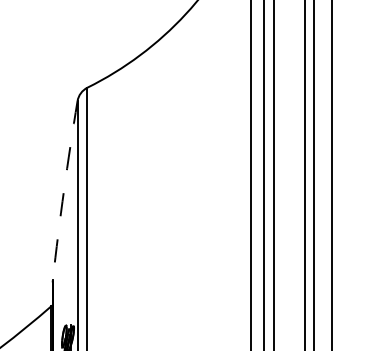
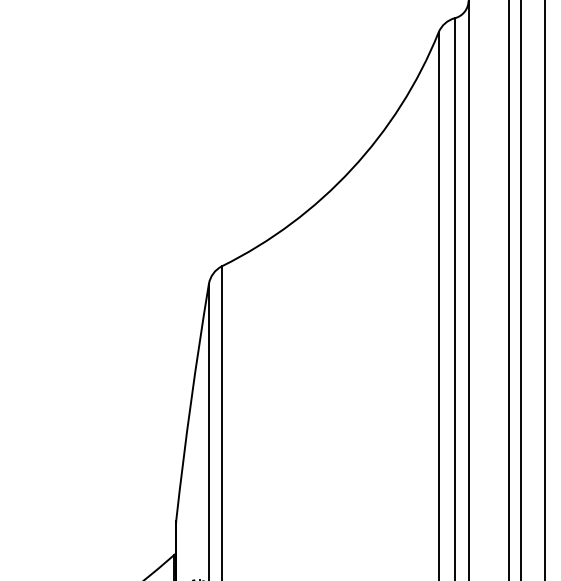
arc: (64, 190) -> (191, 402), dashed -> solid

